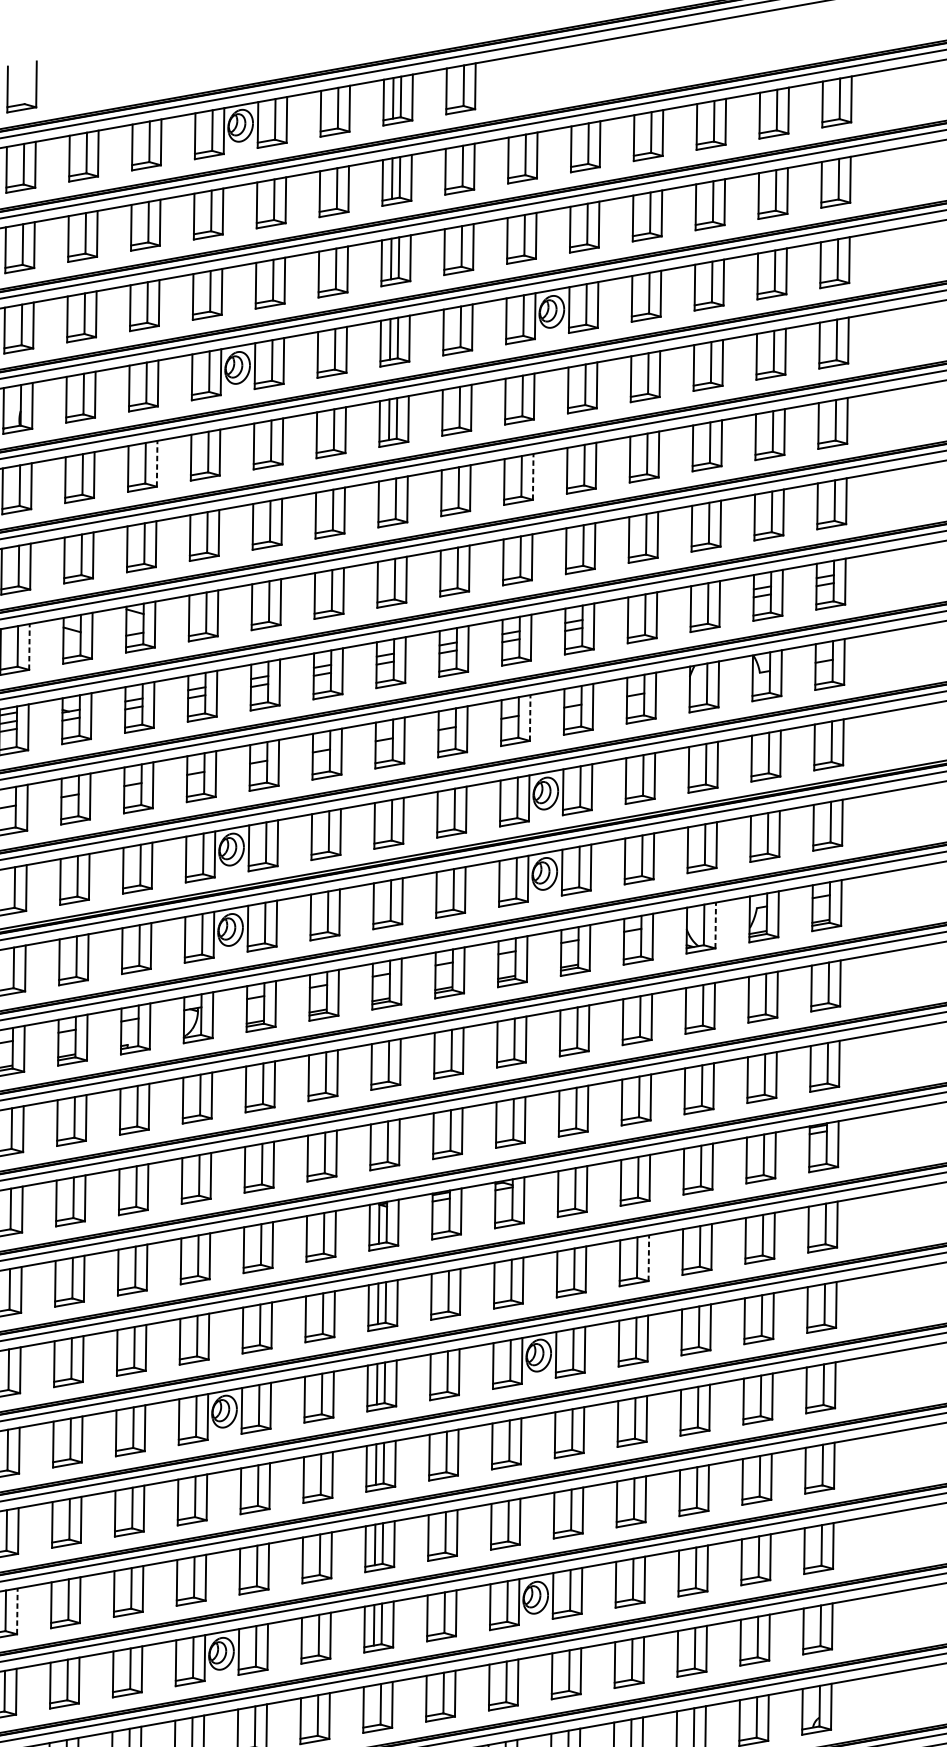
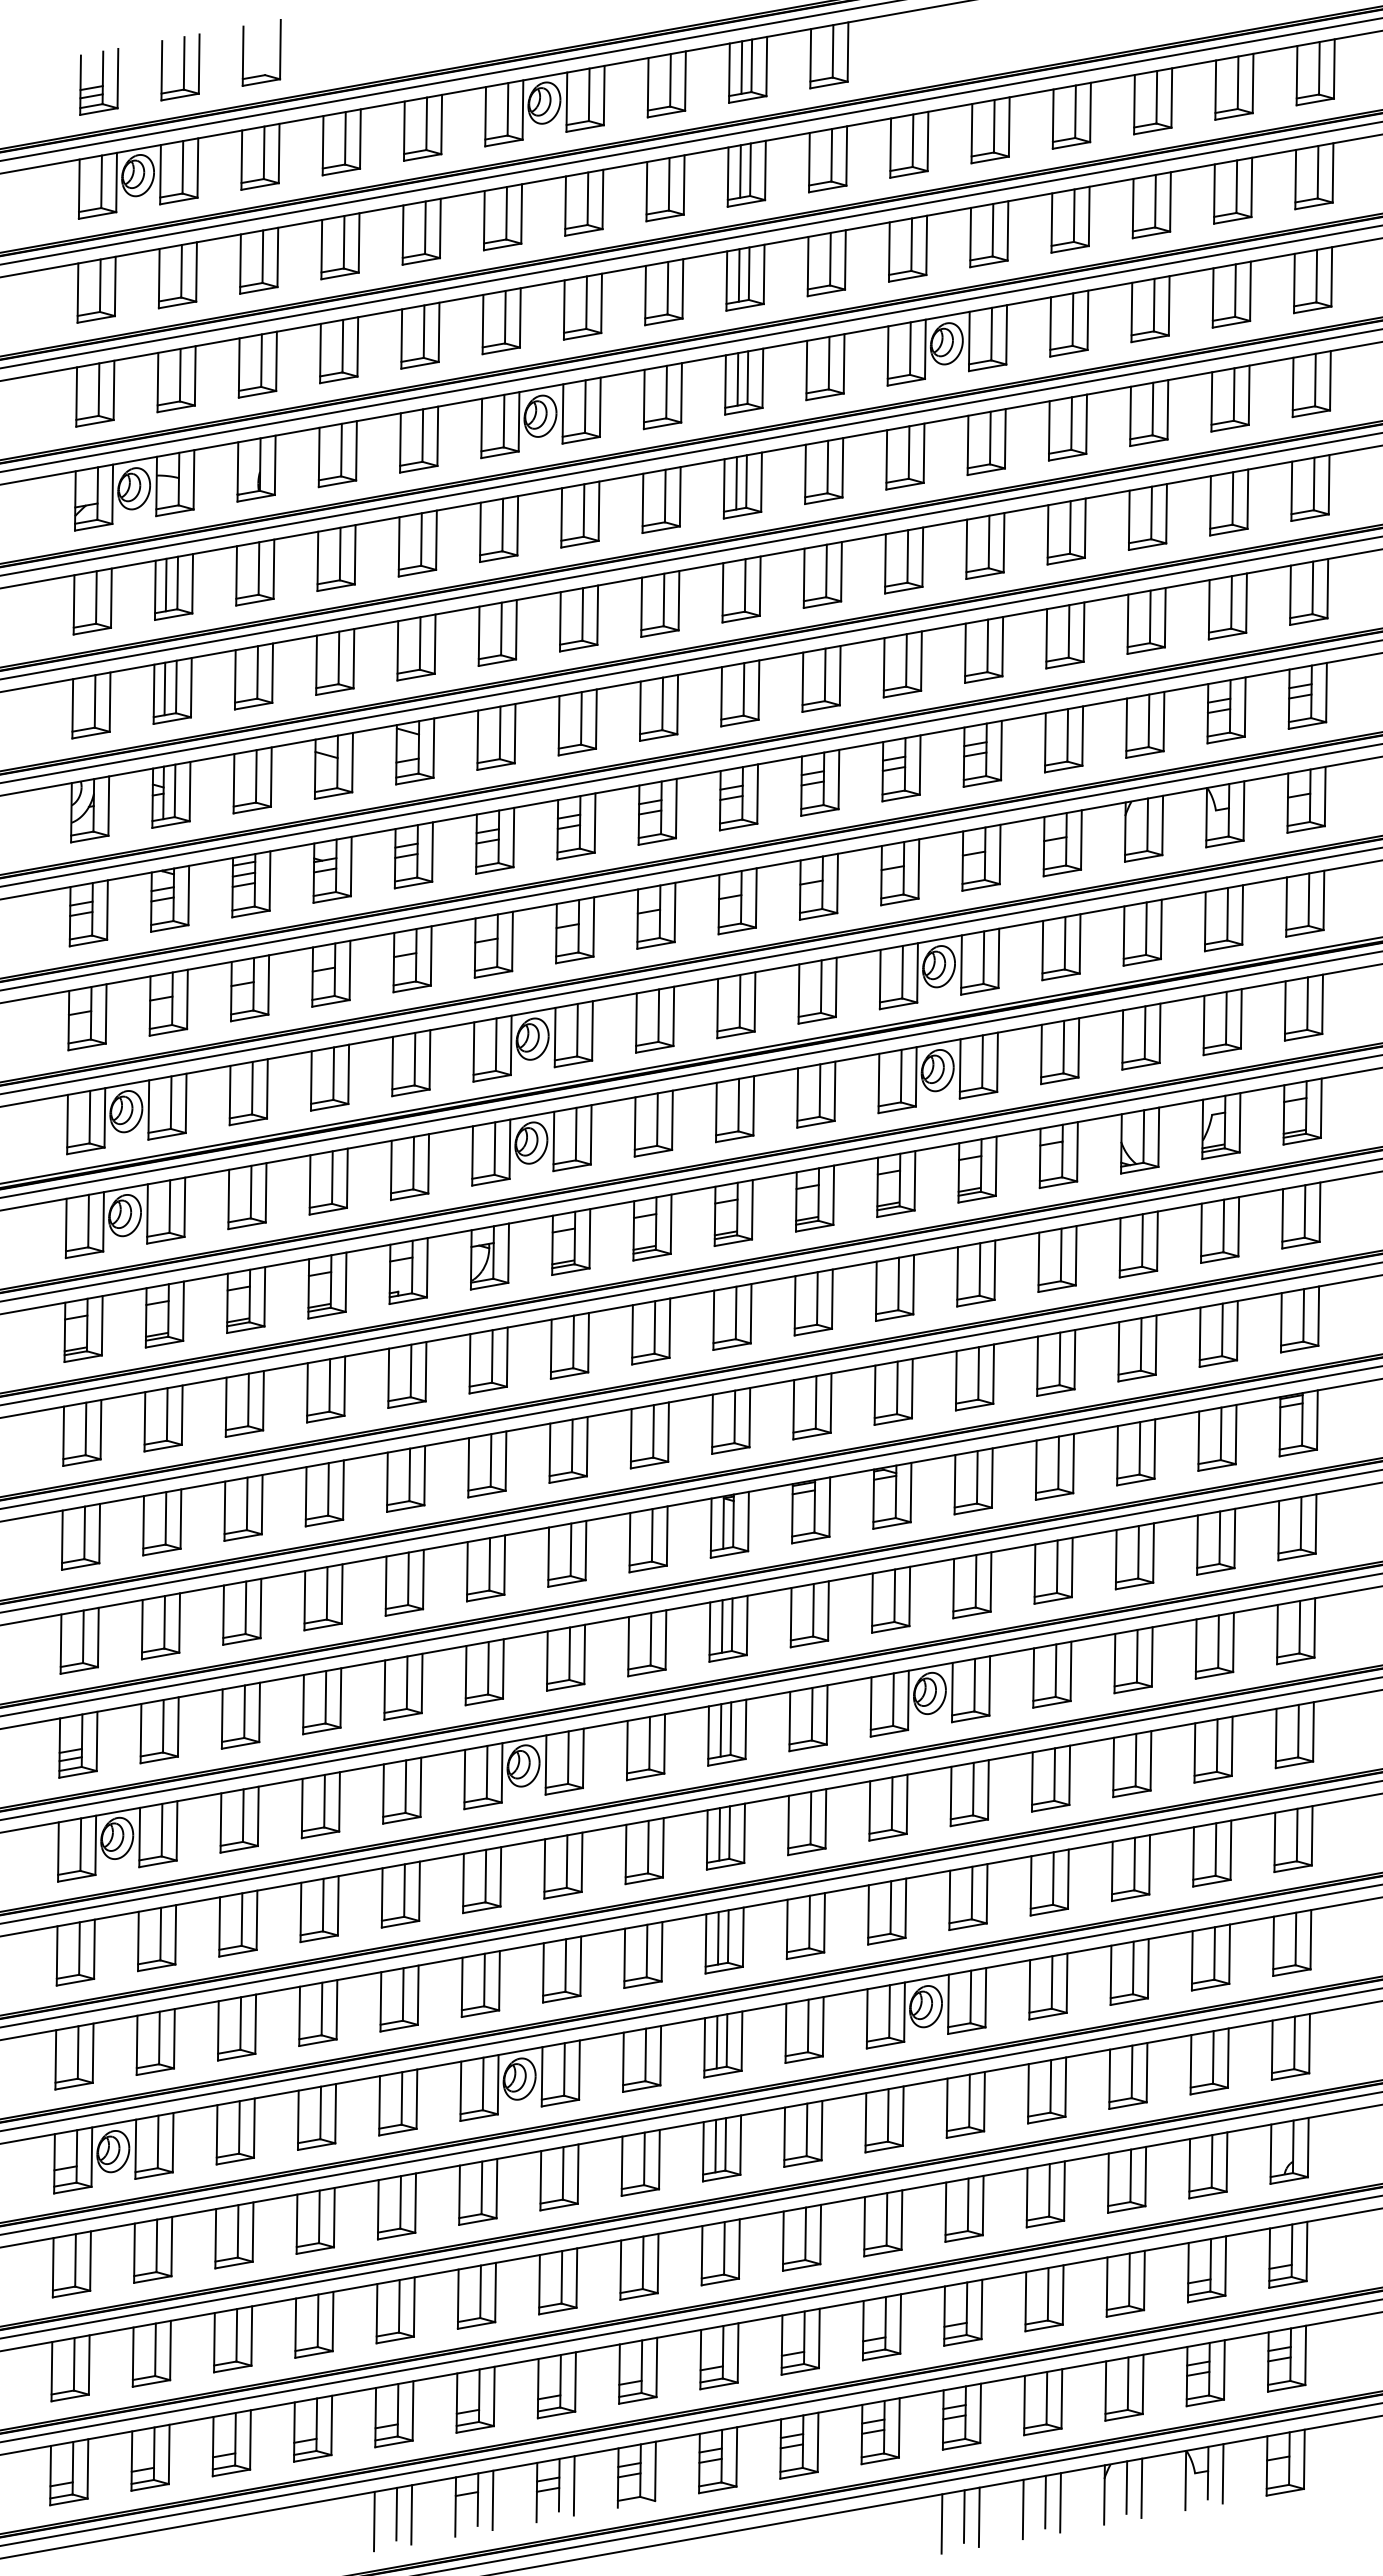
line: (157, 463) -> (436, 540), dashed -> solid
line: (533, 477) -> (922, 557), dashed -> solid
line: (29, 647) -> (271, 777), dashed -> solid
line: (529, 717) -> (918, 868), dashed -> solid
line: (715, 925) -> (1158, 1137), dashed -> solid
line: (649, 1258) -> (1072, 1567), dashed -> solid
line: (17, 1611) -> (255, 2024), dashed -> solid
line: (372, 1705) -> (715, 2145), added

